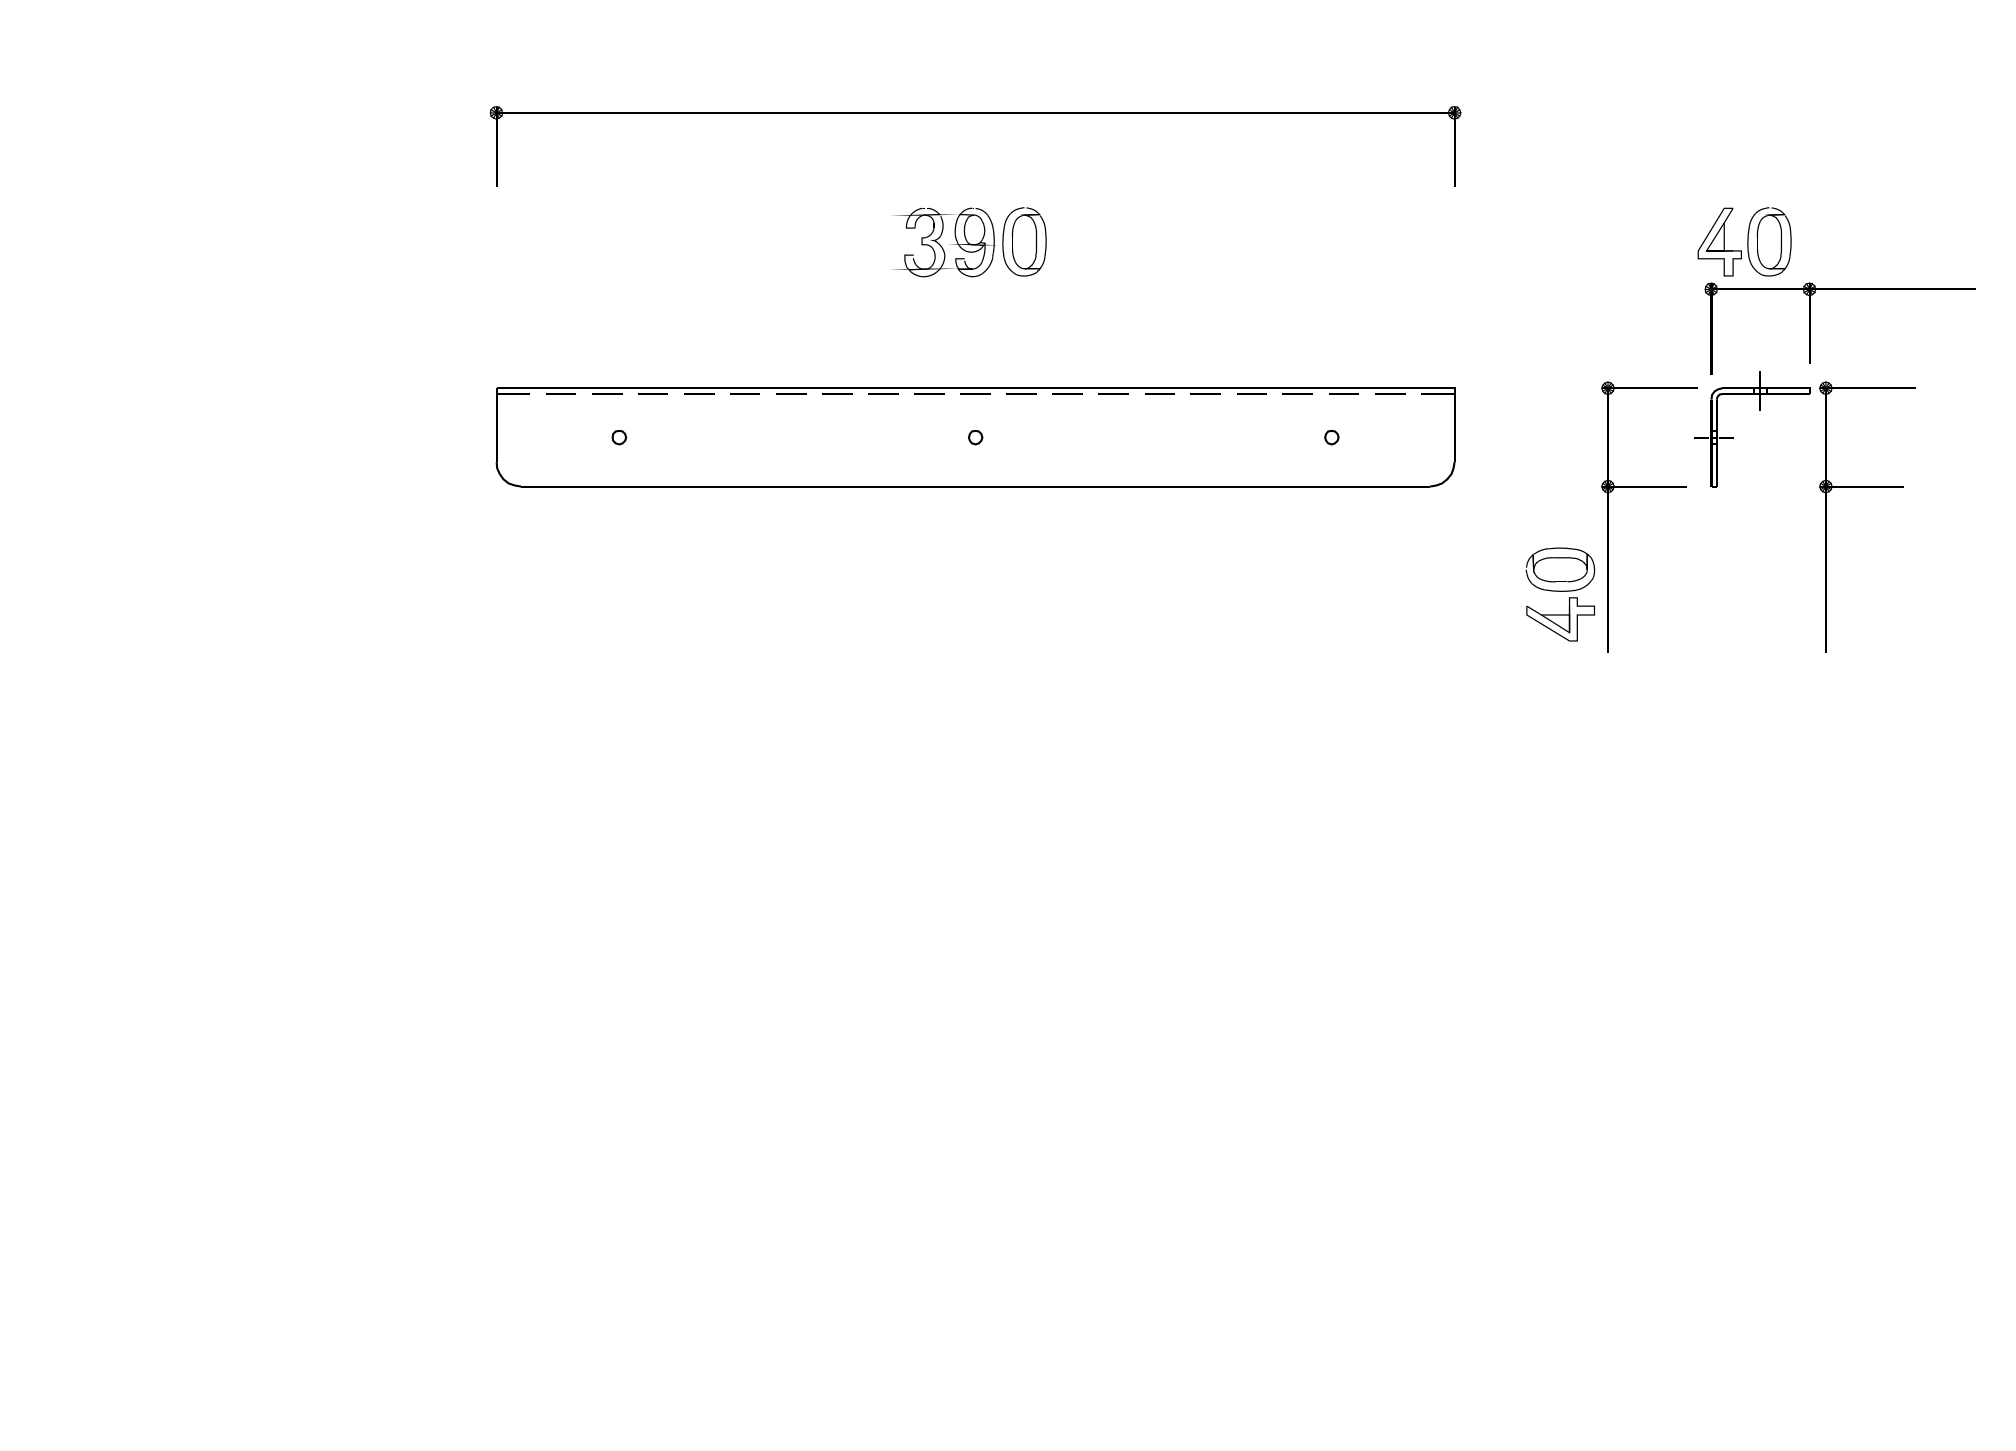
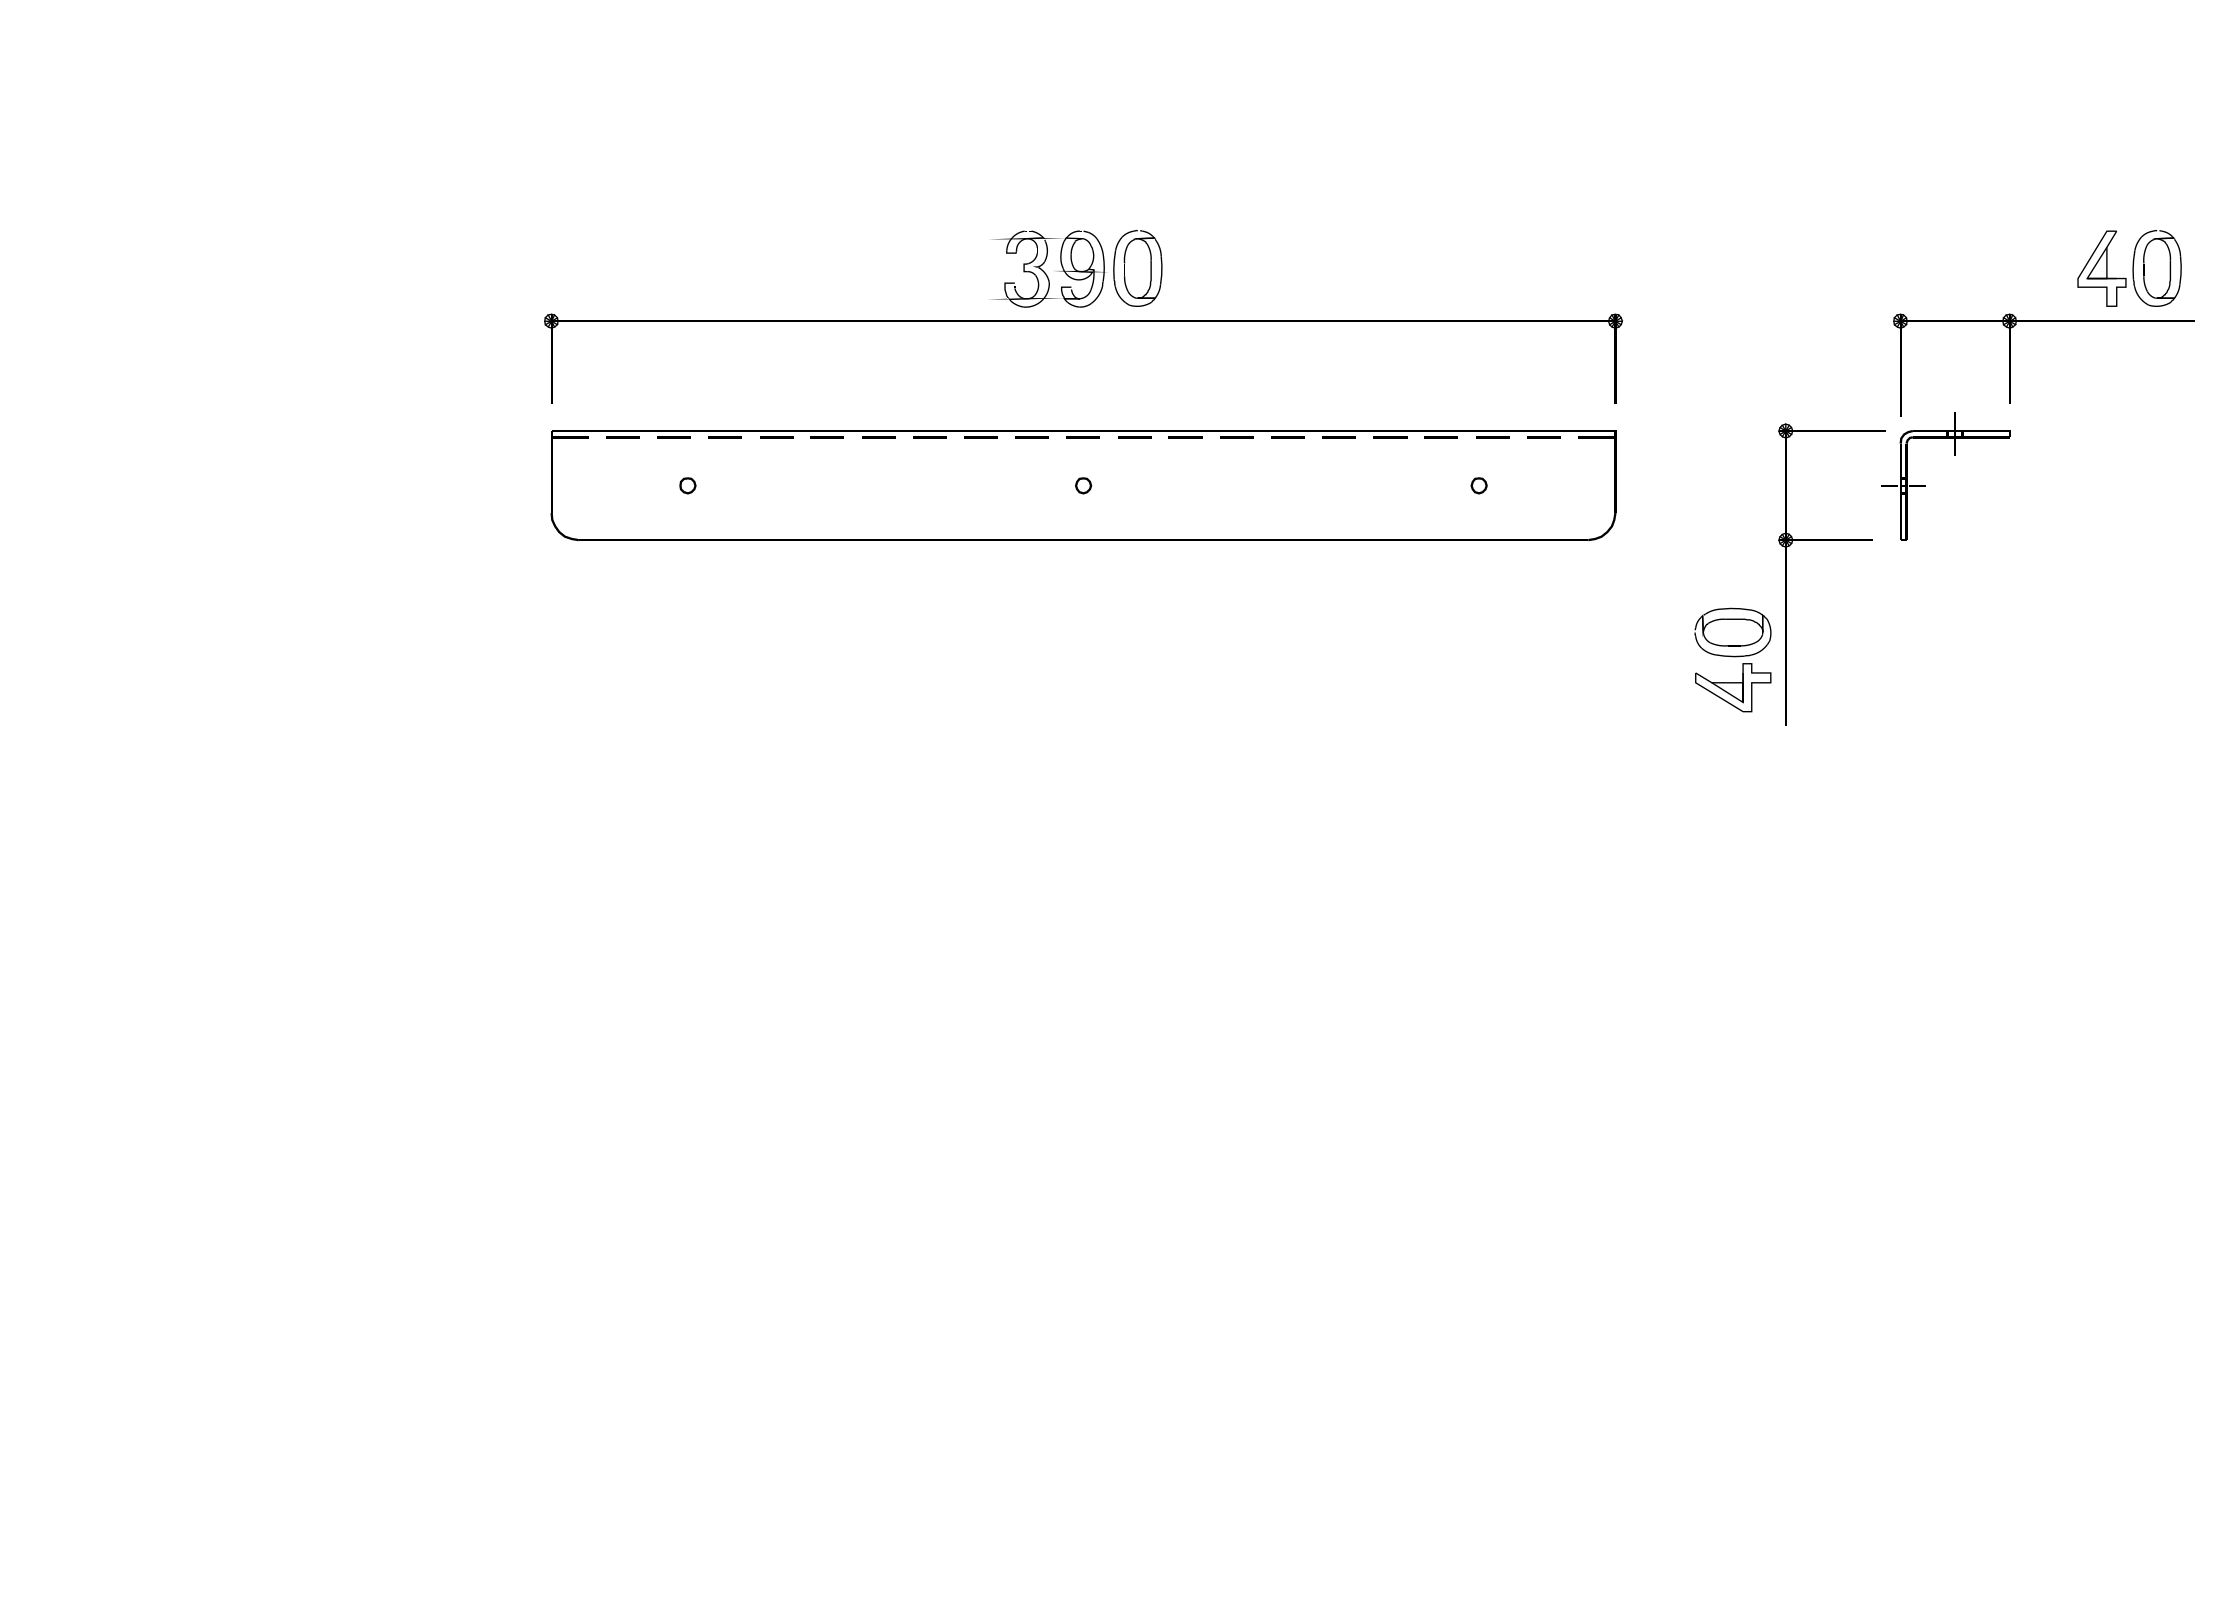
part: (975, 113) -> (1083, 321), moved
part: (1744, 241) -> (2129, 268), moved
part: (1867, 486) -> (2073, 540), removed

